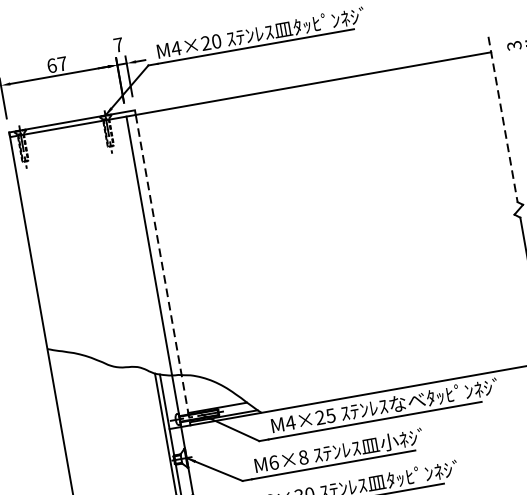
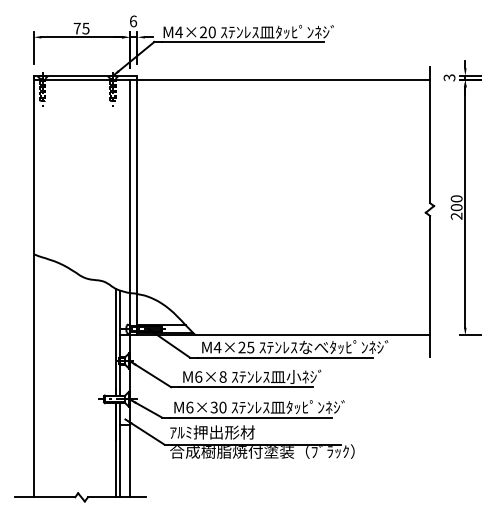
text: (118, 45) -> (133, 21), 7 -> 6
text: (57, 64) -> (81, 28), 67 -> 75
line: (503, 119) -> (430, 135), dashed -> solid
line: (163, 270) -> (137, 207), dashed -> solid

